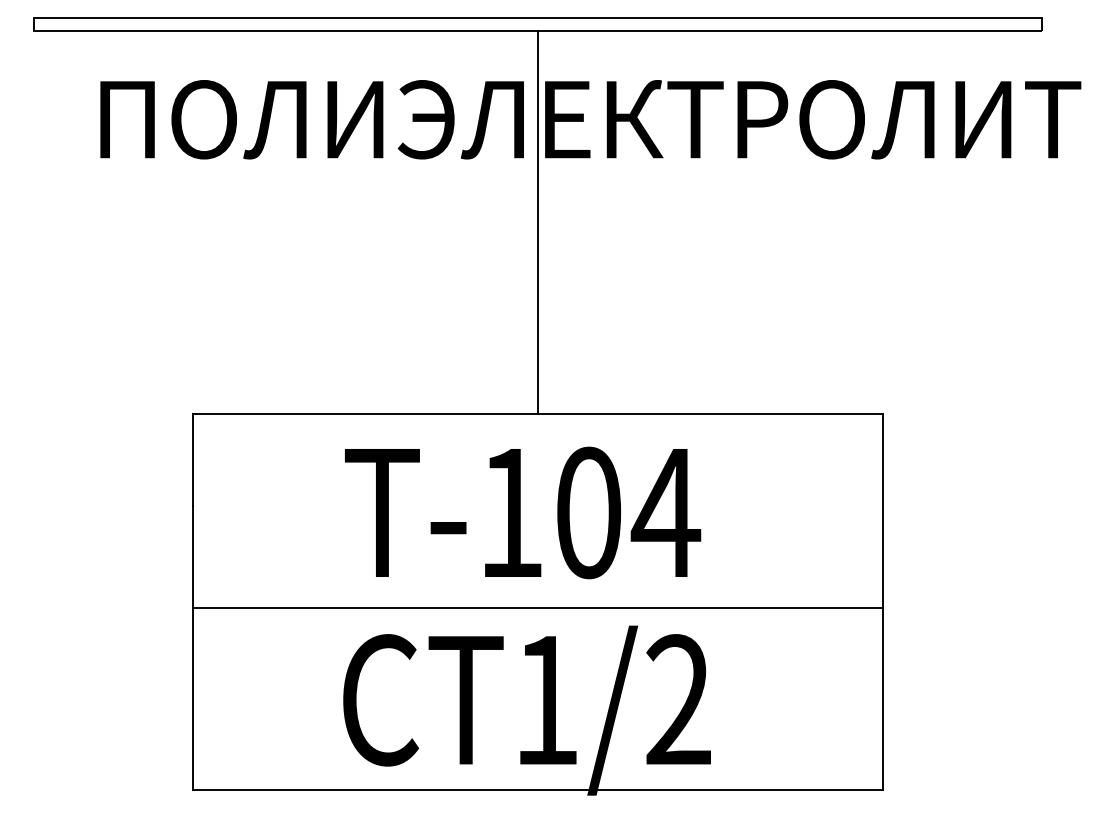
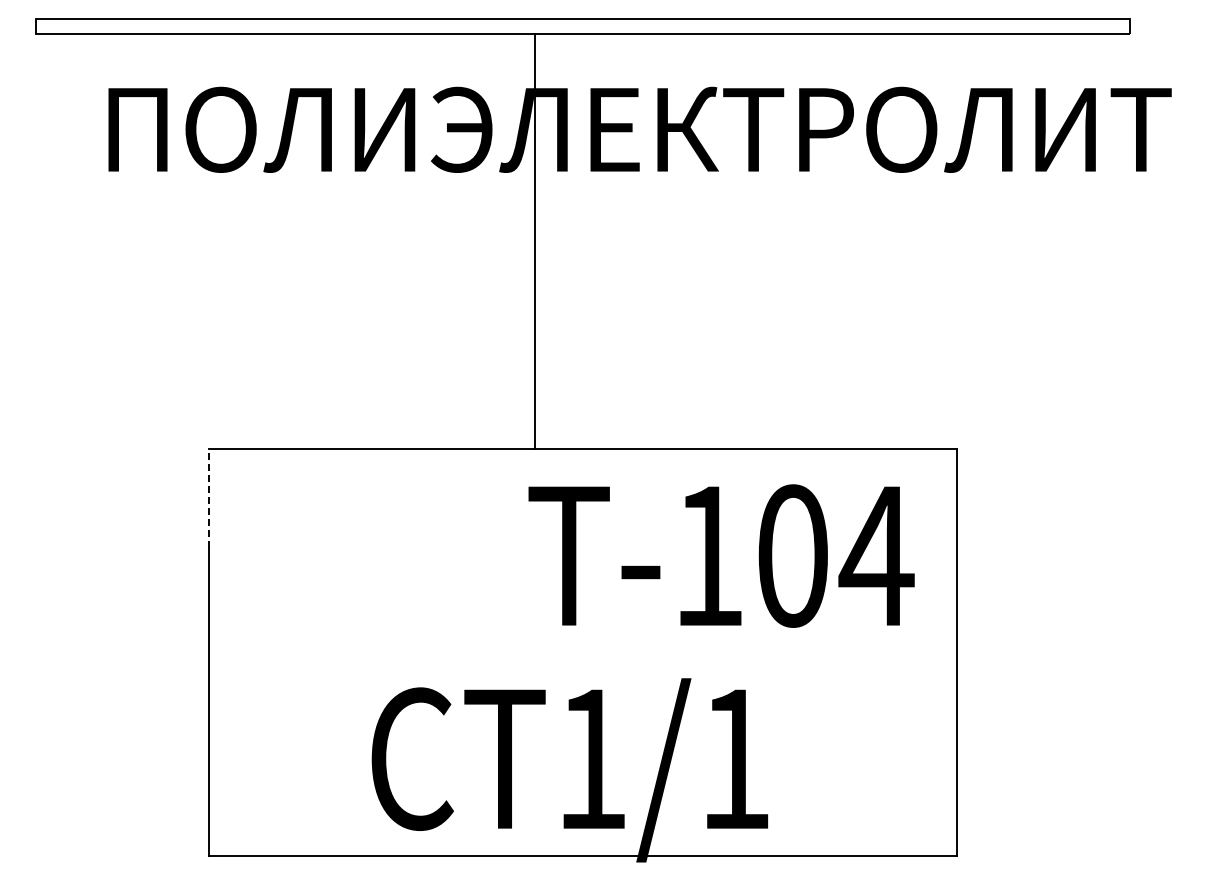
line: (537, 221) -> (534, 240), moved
line: (193, 459) -> (209, 498), solid -> dashed
text: (522, 512) -> (721, 555), moved
line: (537, 608) -> (582, 659), removed
text: (678, 698) -> (735, 757), CT1/2 -> CT1/1

